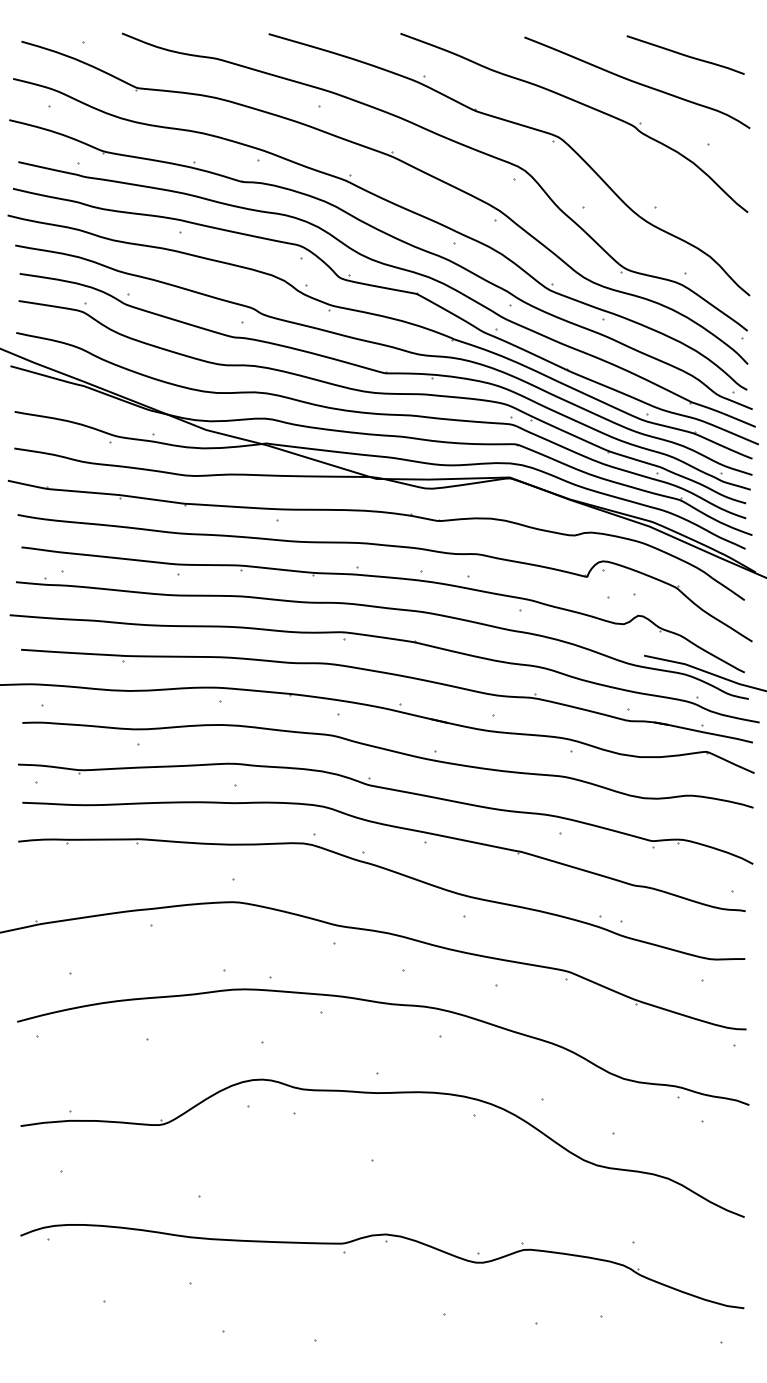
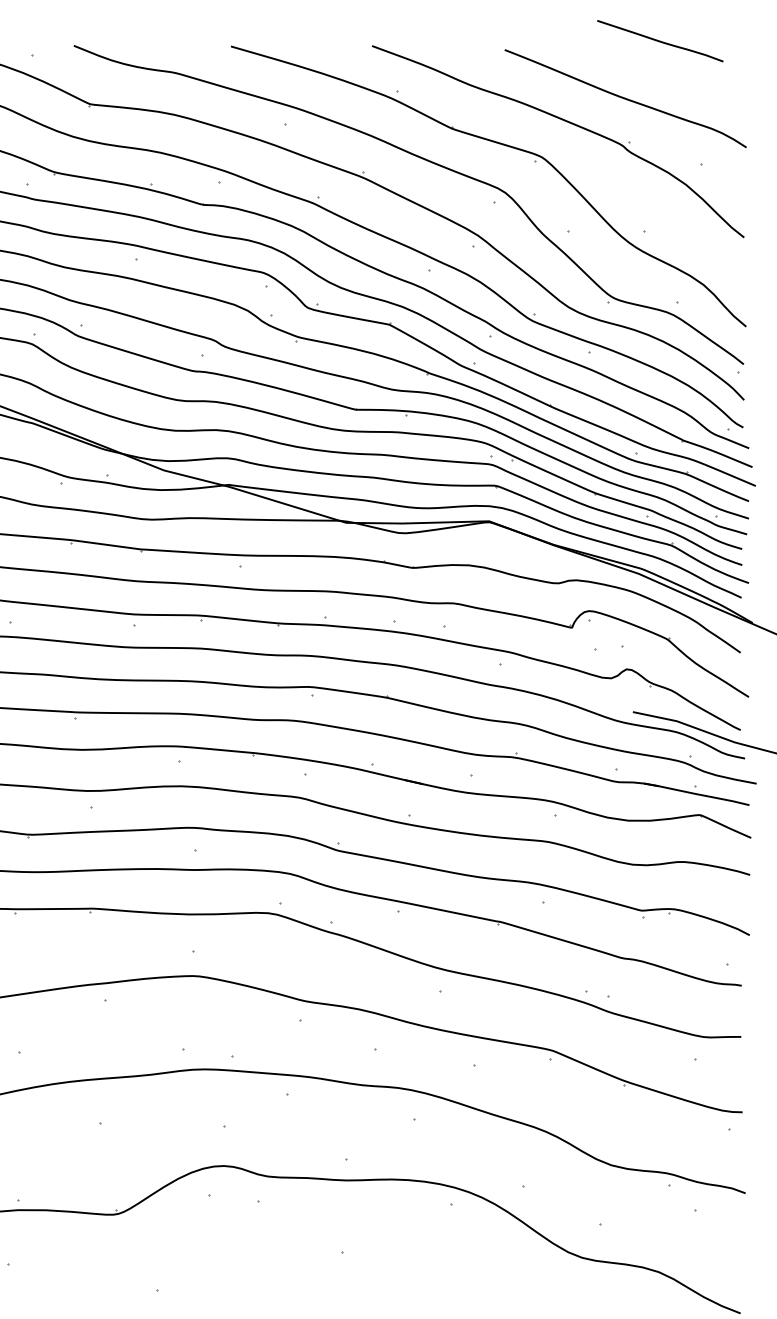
line: (685, 54) -> (660, 40), moved

